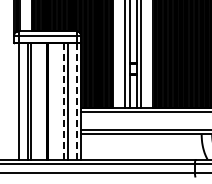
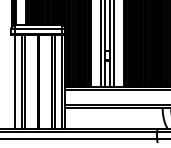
line: (63, 101) -> (51, 81), dashed -> solid
line: (76, 101) -> (61, 81), dashed -> solid

